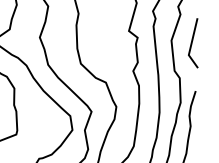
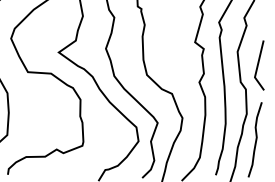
line: (192, 43) -> (258, 65), moved

